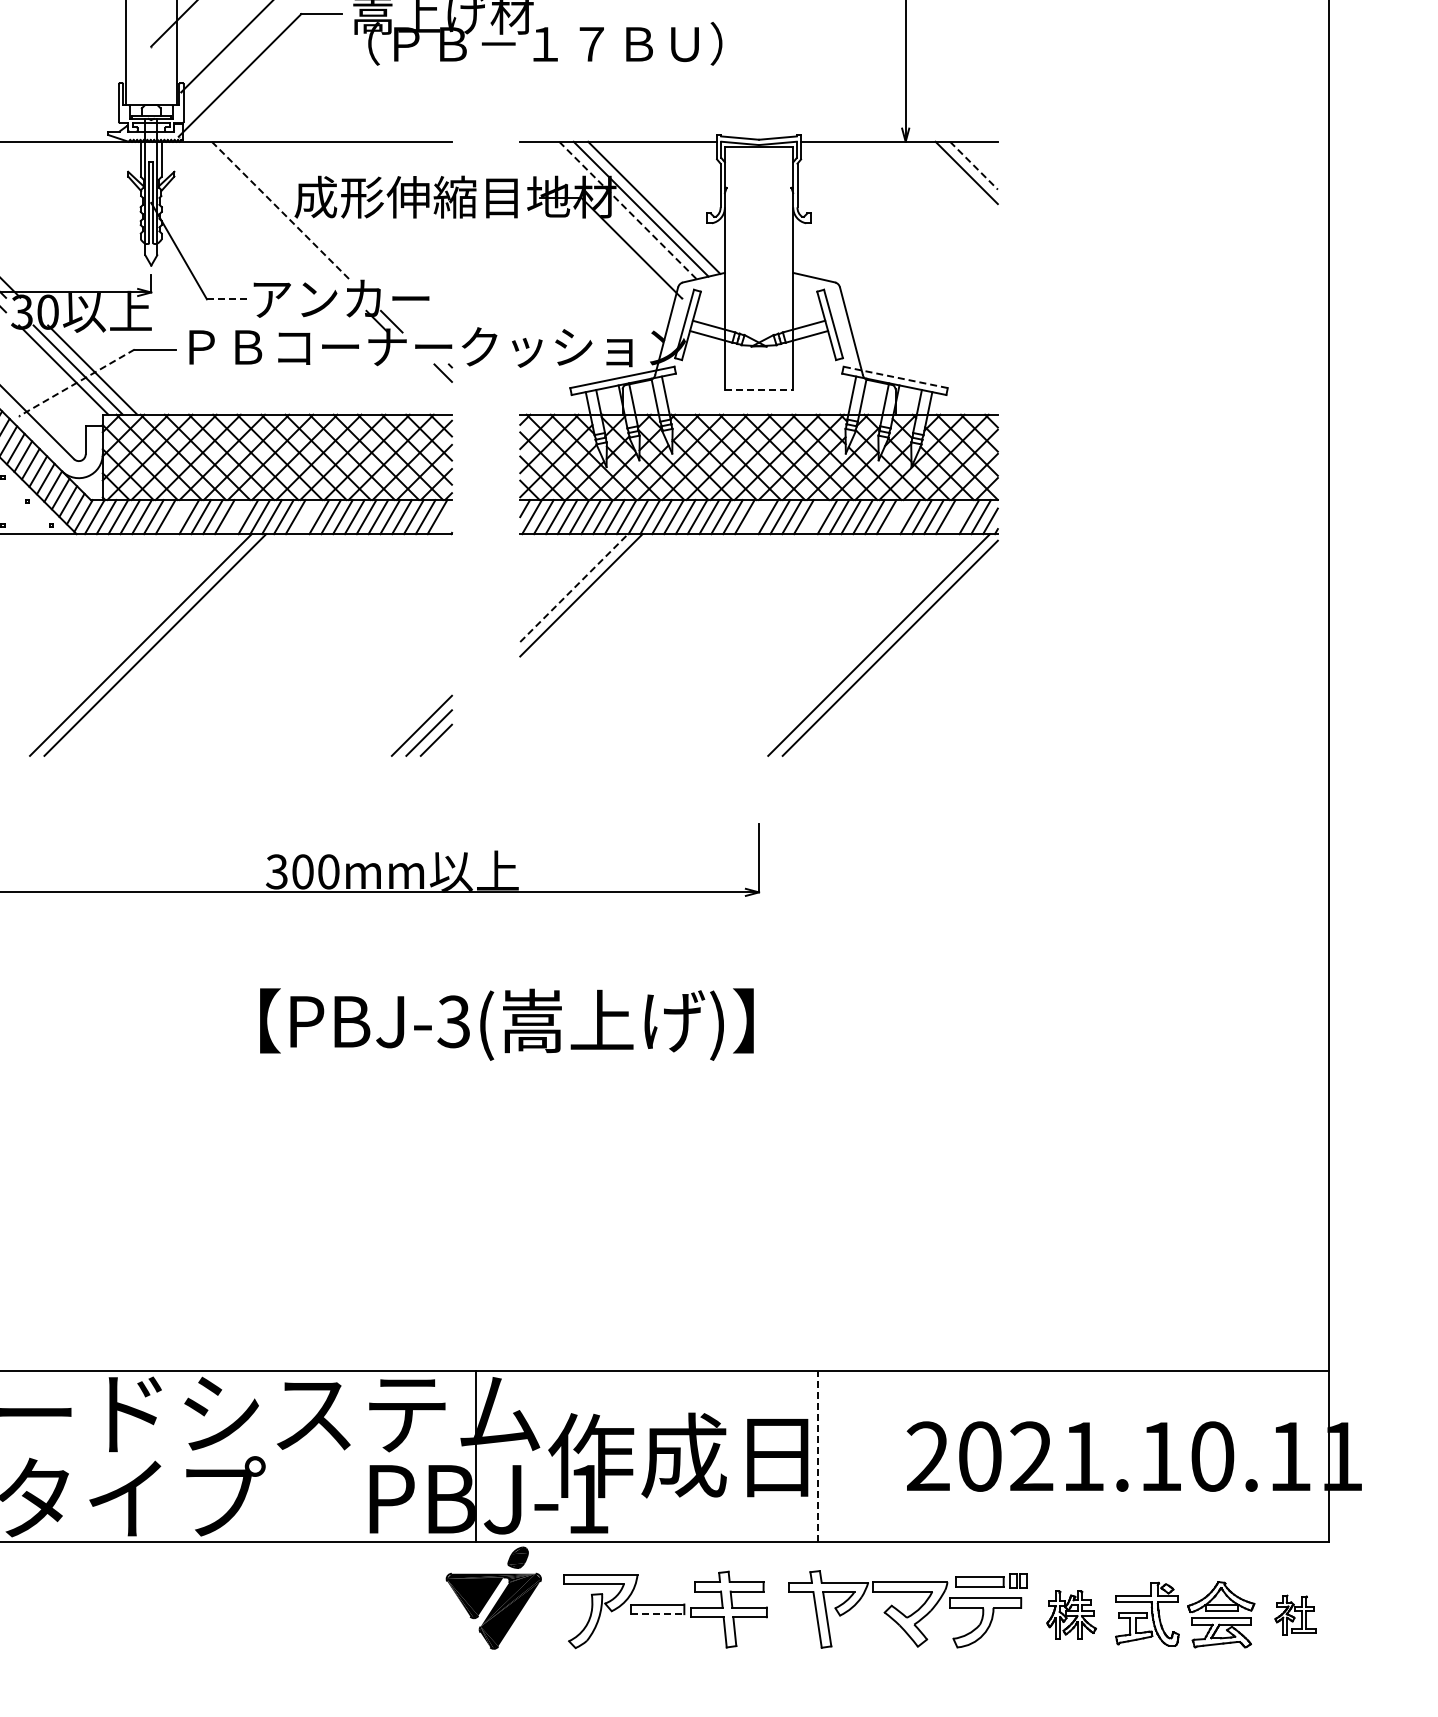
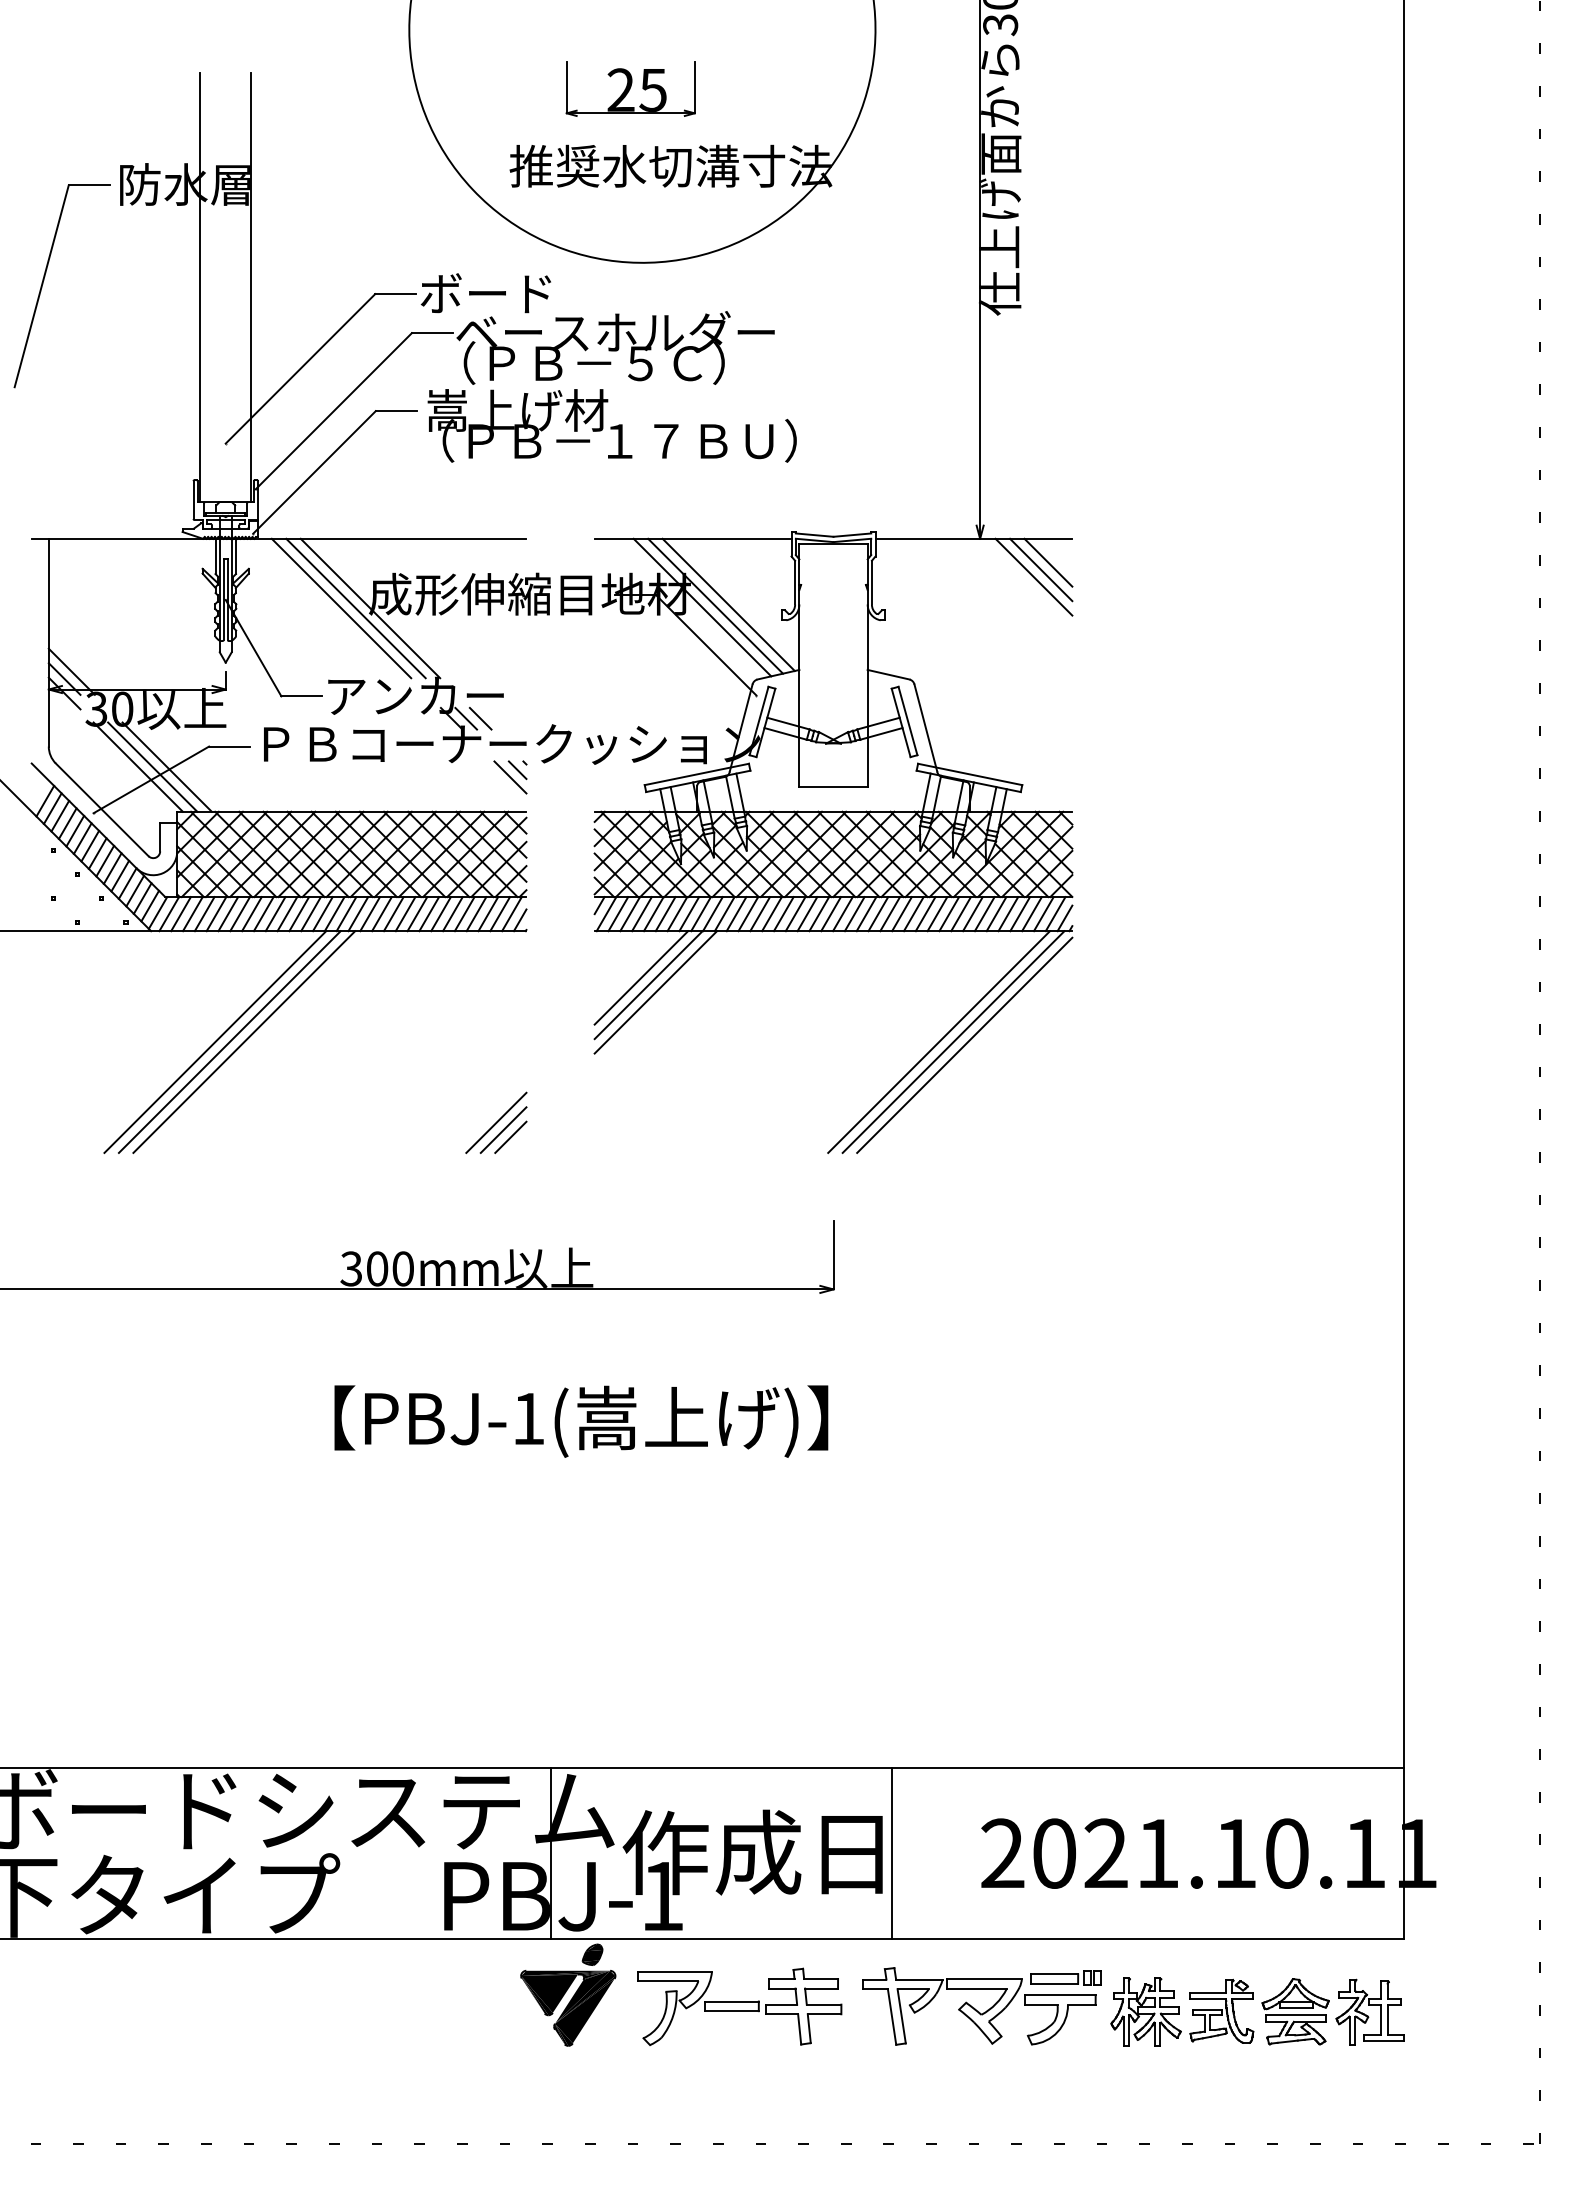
line: (974, 165) -> (1048, 562), dashed -> solid
line: (959, 179) -> (1033, 576), added
line: (628, 210) -> (702, 607), dashed -> solid
line: (267, 211) -> (341, 608), added
line: (282, 211) -> (356, 608), dashed -> solid
line: (296, 211) -> (370, 608), added
line: (228, 299) -> (302, 696), dashed -> solid
line: (406, 321) -> (480, 718), added
line: (895, 377) -> (969, 774), dashed -> solid
line: (436, 380) -> (510, 777), added
line: (77, 382) -> (151, 779), dashed -> solid
line: (760, 389) -> (834, 786), dashed -> solid
line: (177, 517) -> (251, 914), added
line: (236, 517) -> (310, 914), added
line: (307, 517) -> (381, 914), added
line: (756, 517) -> (830, 914), added
line: (816, 517) -> (890, 914), added
line: (898, 517) -> (972, 914), added
line: (957, 517) -> (1031, 914), added
line: (445, 523) -> (519, 920), added
line: (567, 580) -> (641, 977), added
line: (575, 587) -> (649, 984), dashed -> solid
line: (170, 644) -> (244, 1041), added
line: (864, 644) -> (938, 1041), added
text: (453, 1021) -> (527, 1418), PBJ-3( -> PBJ-1(
line: (818, 1456) -> (892, 1853), dashed -> solid
line: (658, 1614) -> (732, 2011), dashed -> solid
part: (1071, 1614) -> (1145, 2011), size x1.43
part: (1295, 1614) -> (1369, 2011), size x1.67

